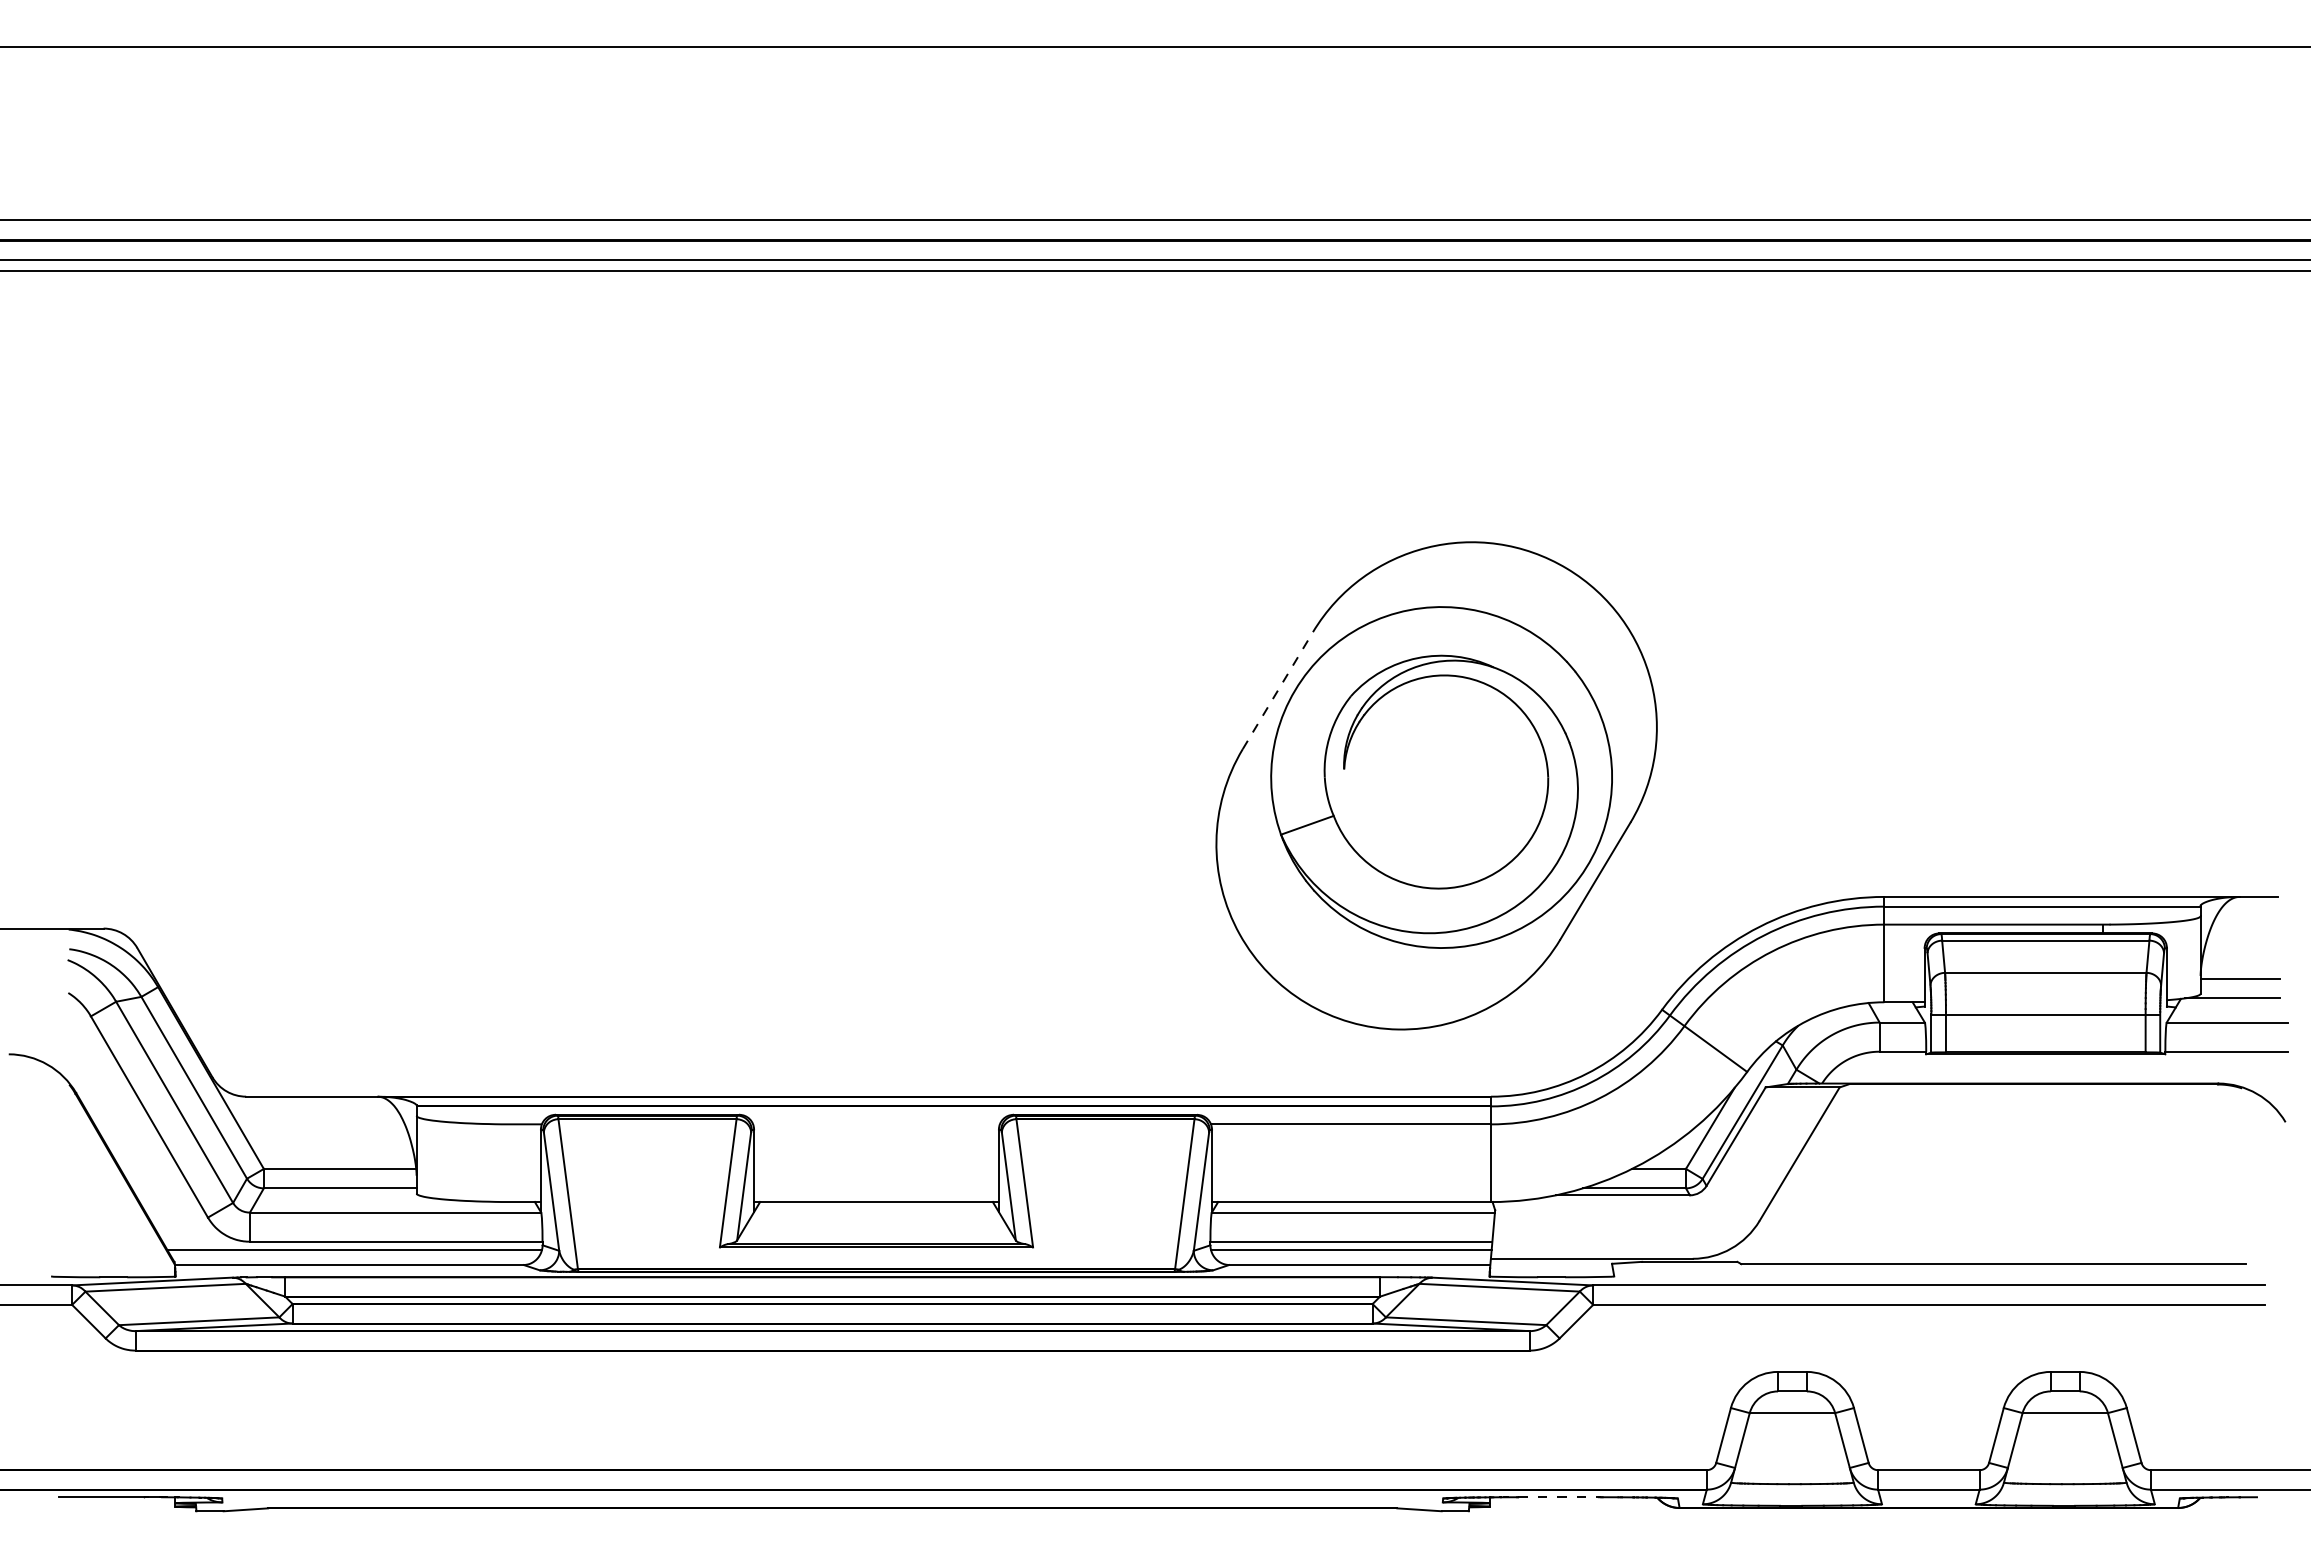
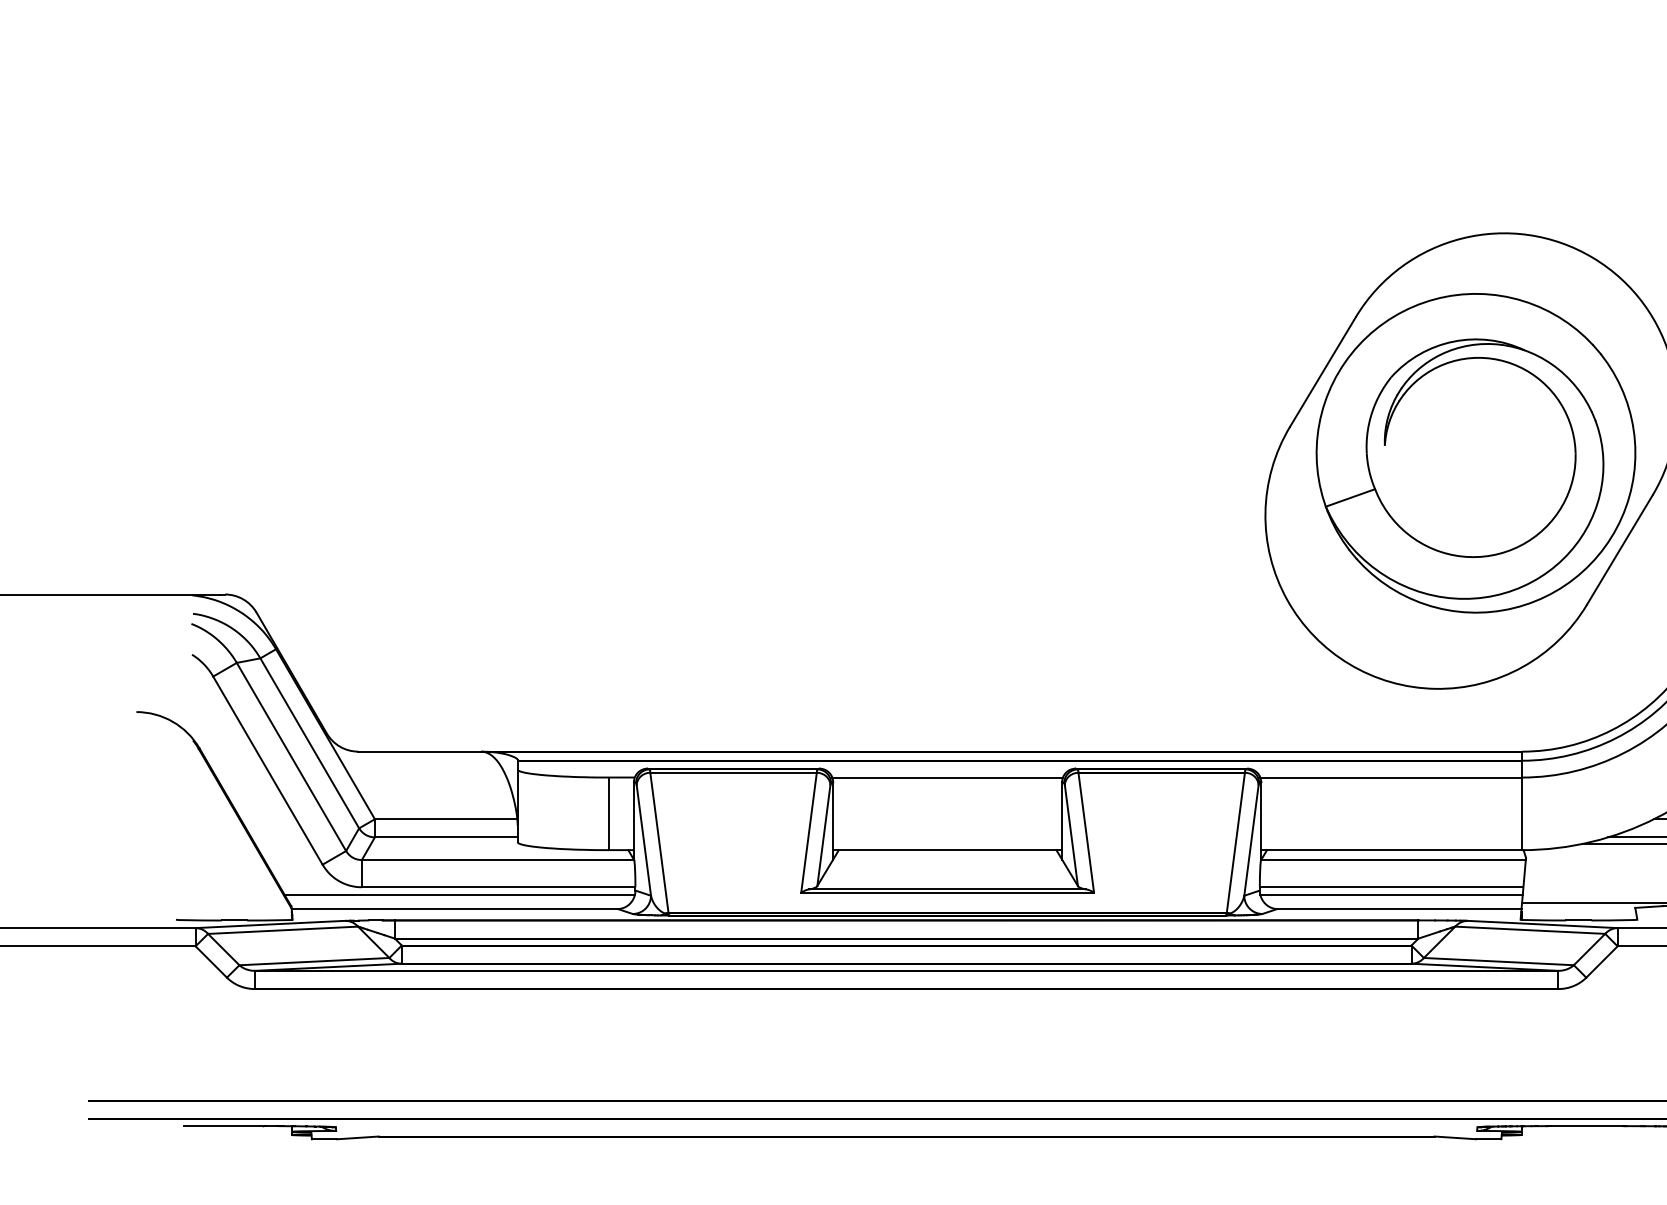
line: (1278, 690) -> (1323, 371), dashed -> solid
line: (876, 1124) -> (947, 777), added
line: (514, 1163) -> (609, 814), added
line: (1559, 1497) -> (1586, 1126), dashed -> solid

